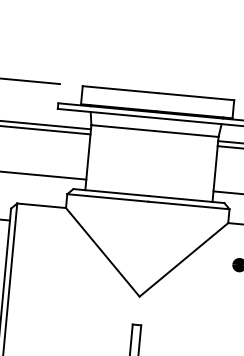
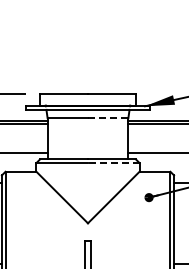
line: (185, 134) -> (107, 118), solid -> dashed
line: (188, 206) -> (113, 163), solid -> dashed

